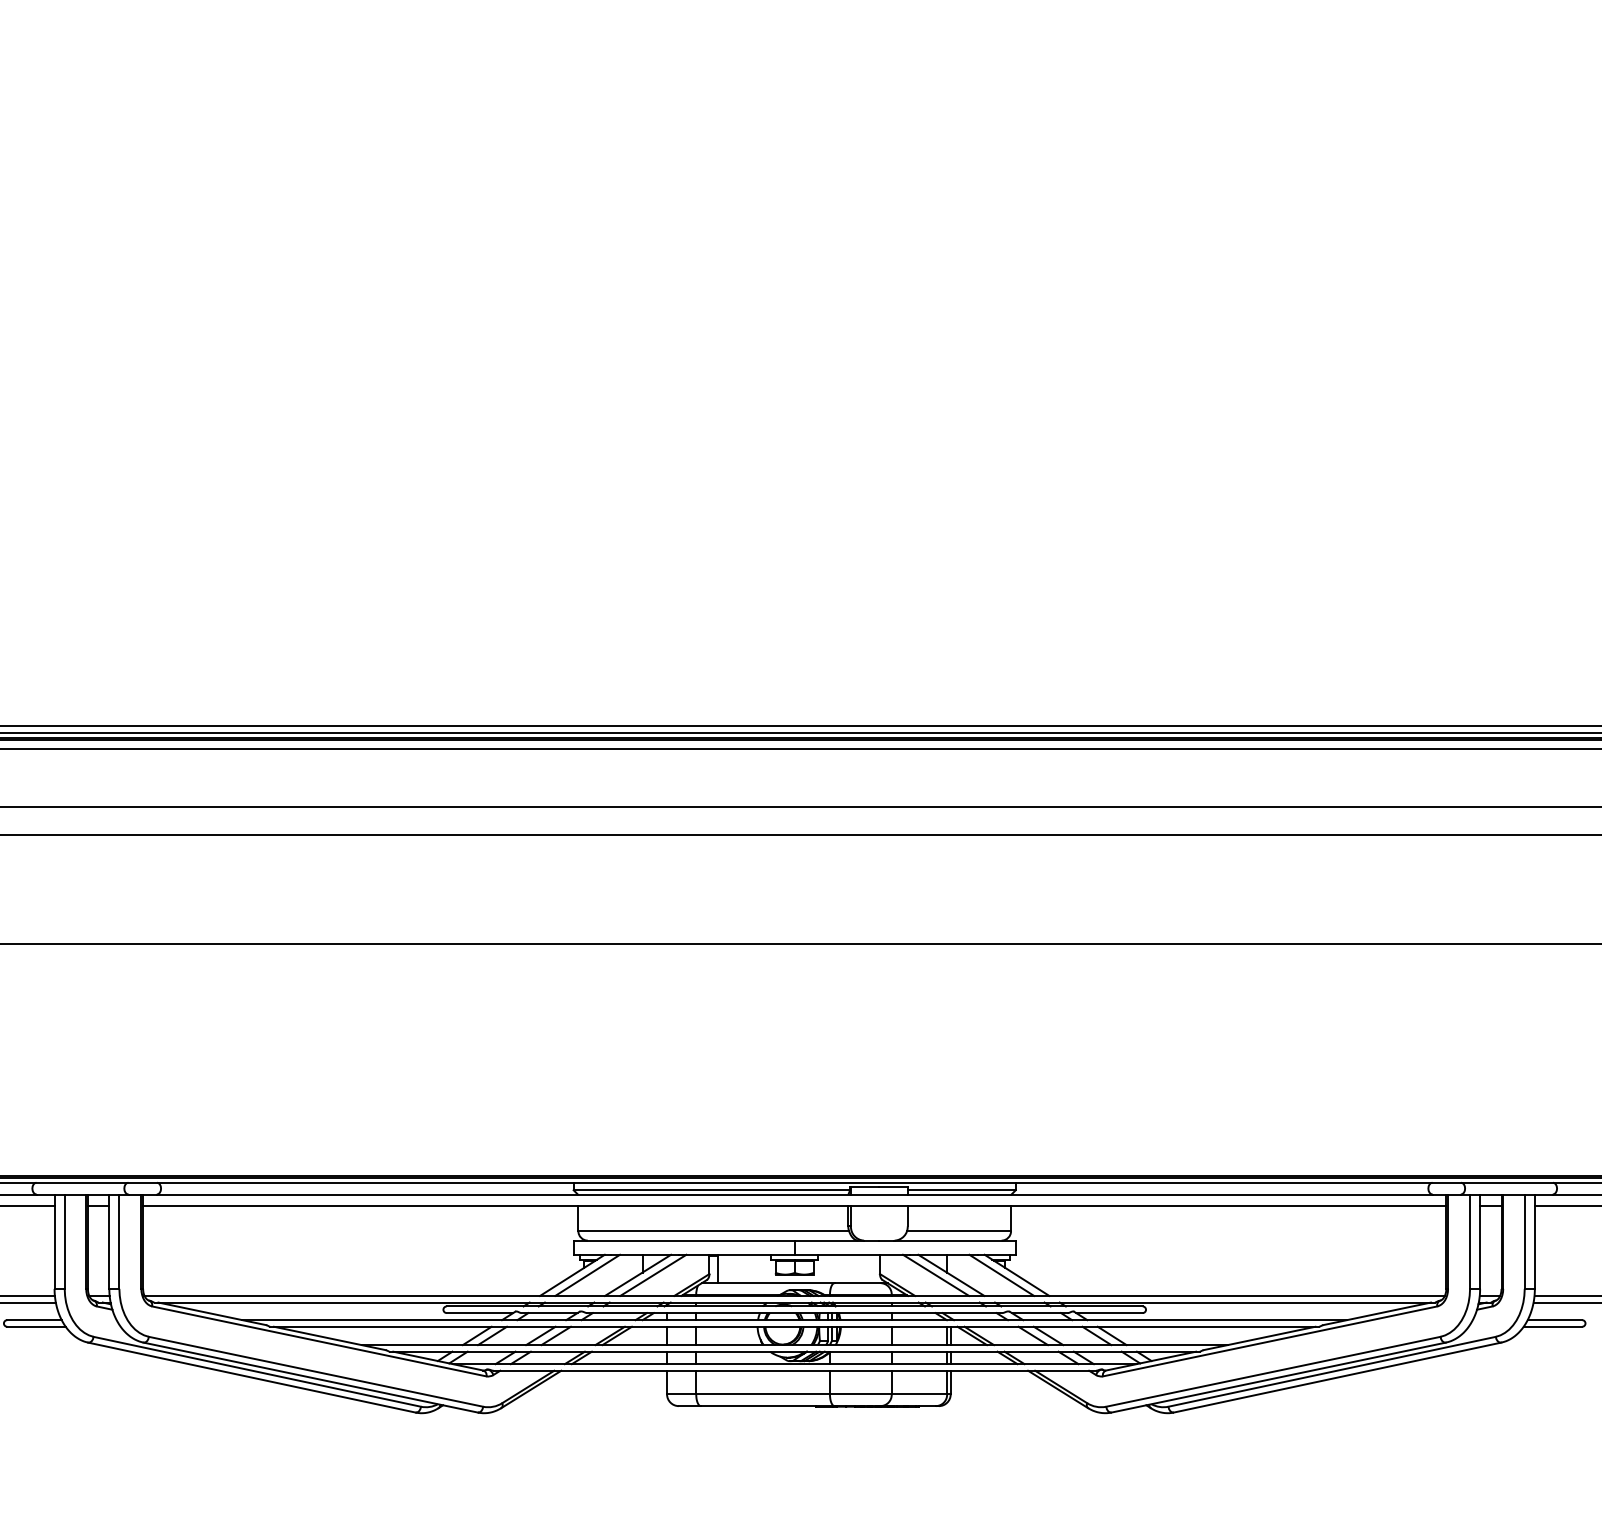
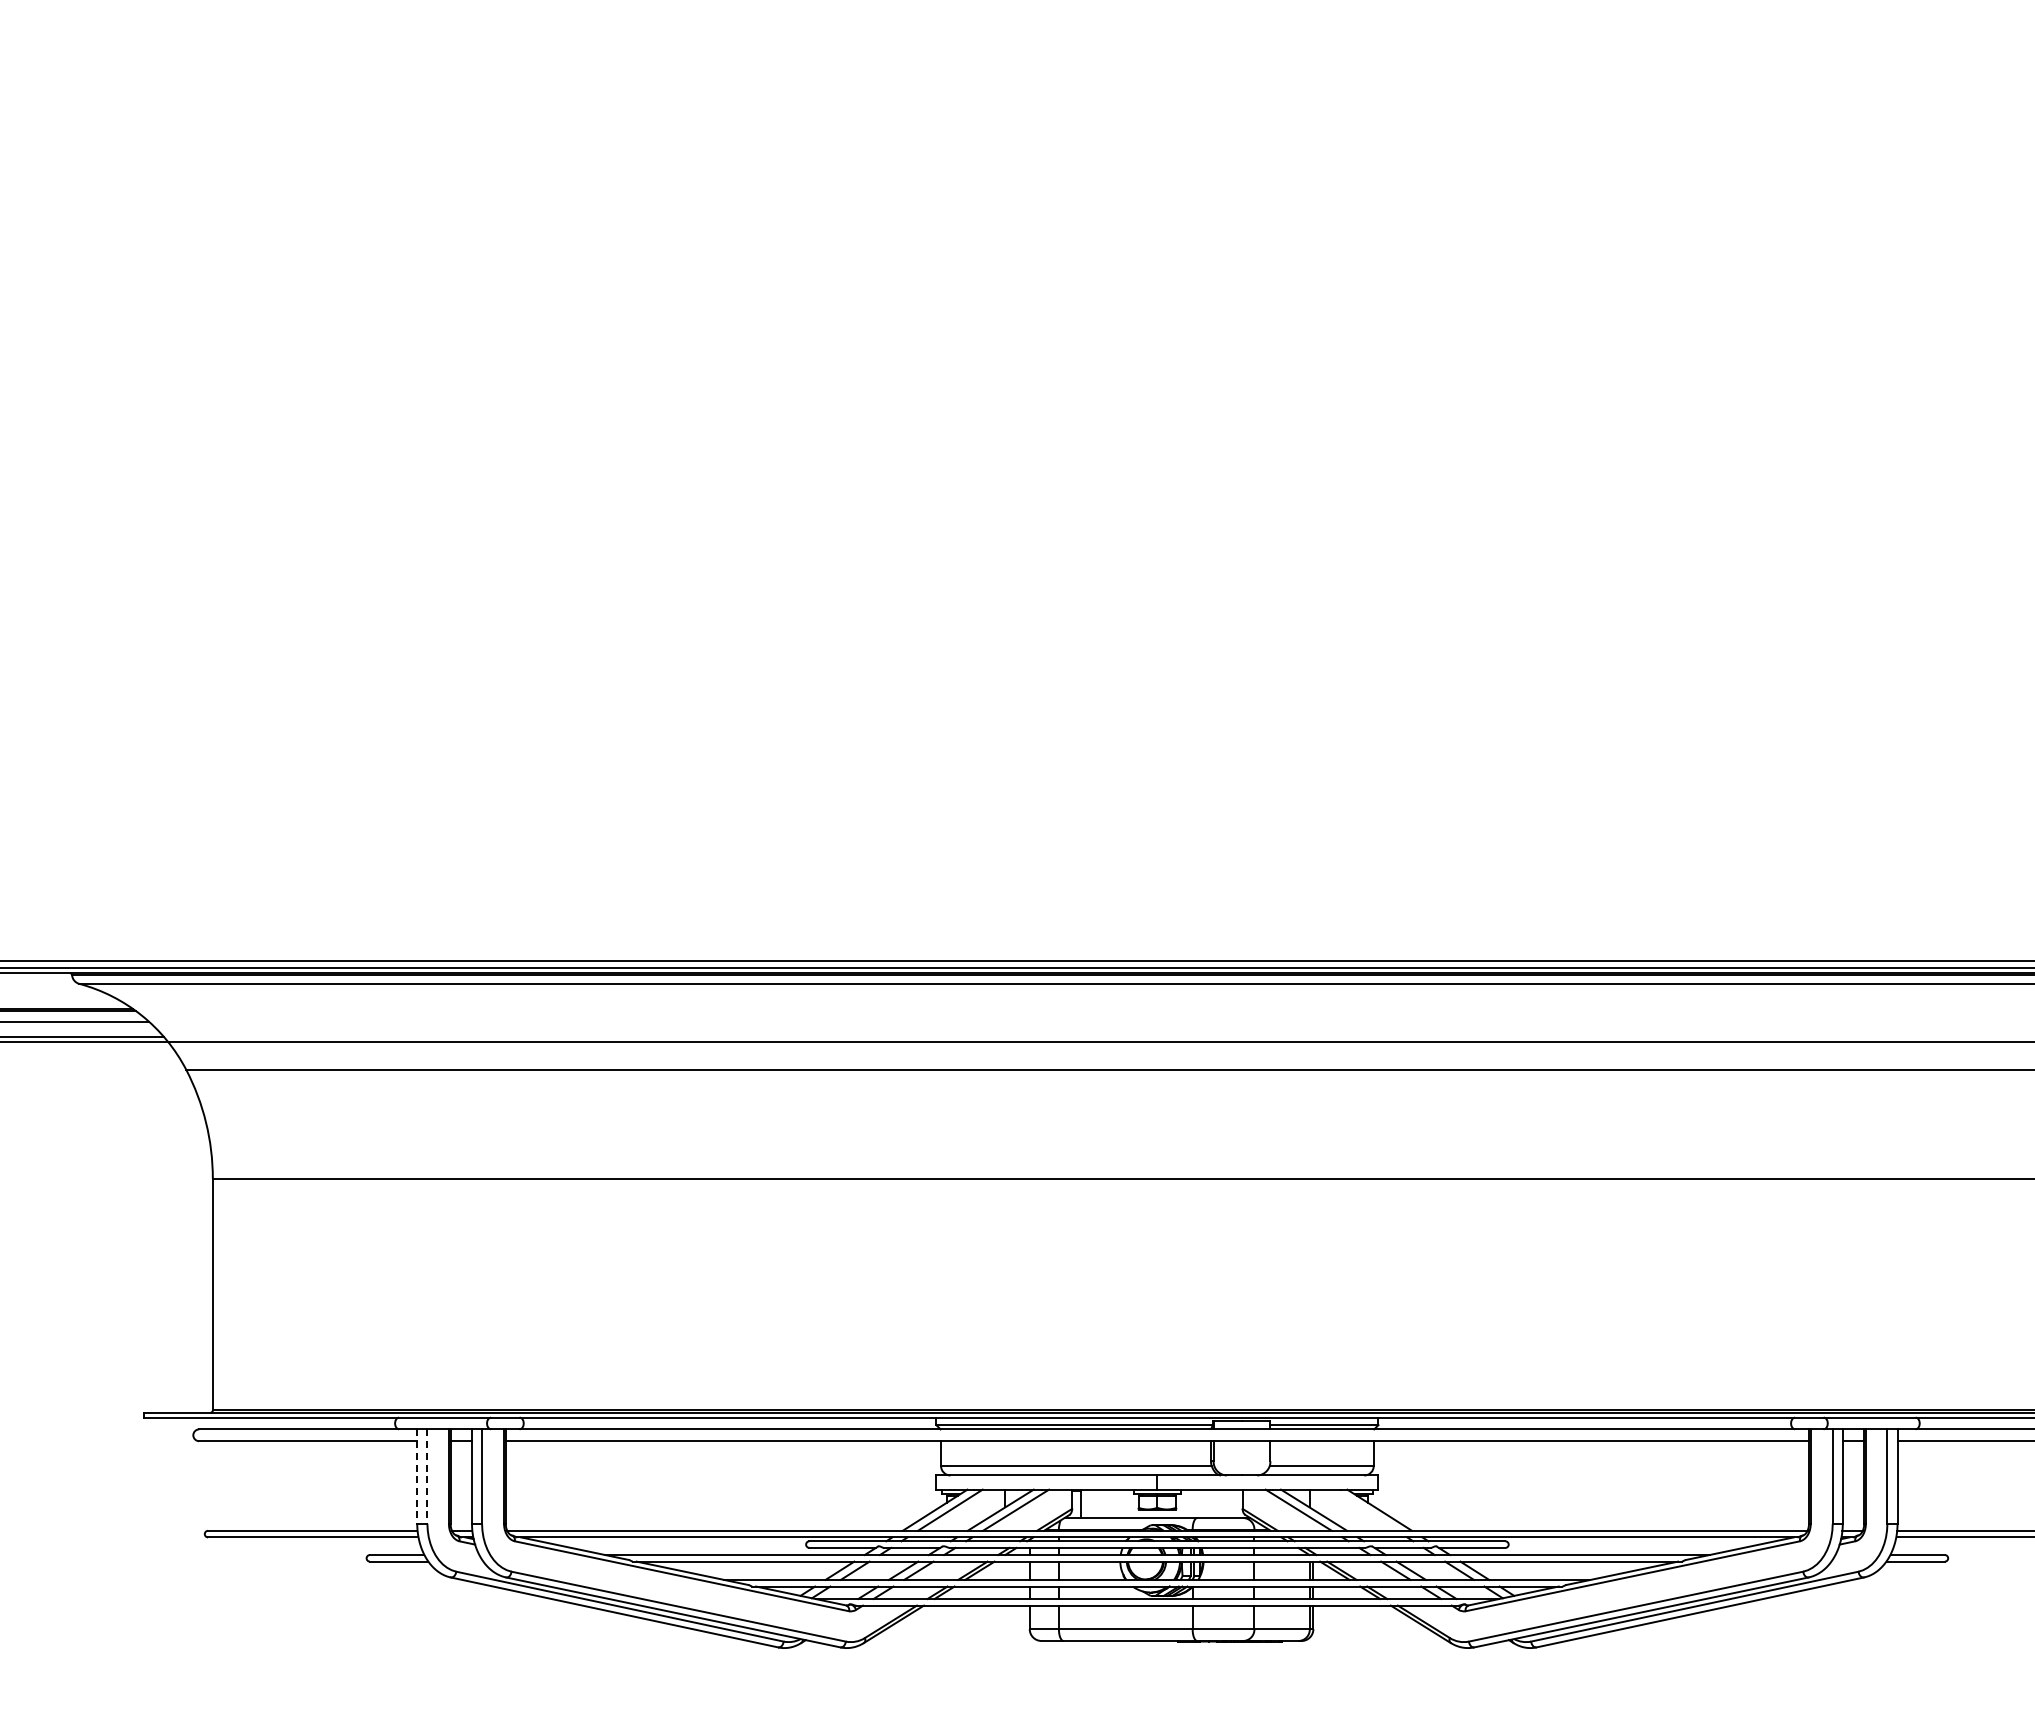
line: (54, 1242) -> (417, 1477), solid -> dashed
line: (64, 1242) -> (427, 1477), solid -> dashed
line: (1001, 1274) -> (1364, 1509), removed

